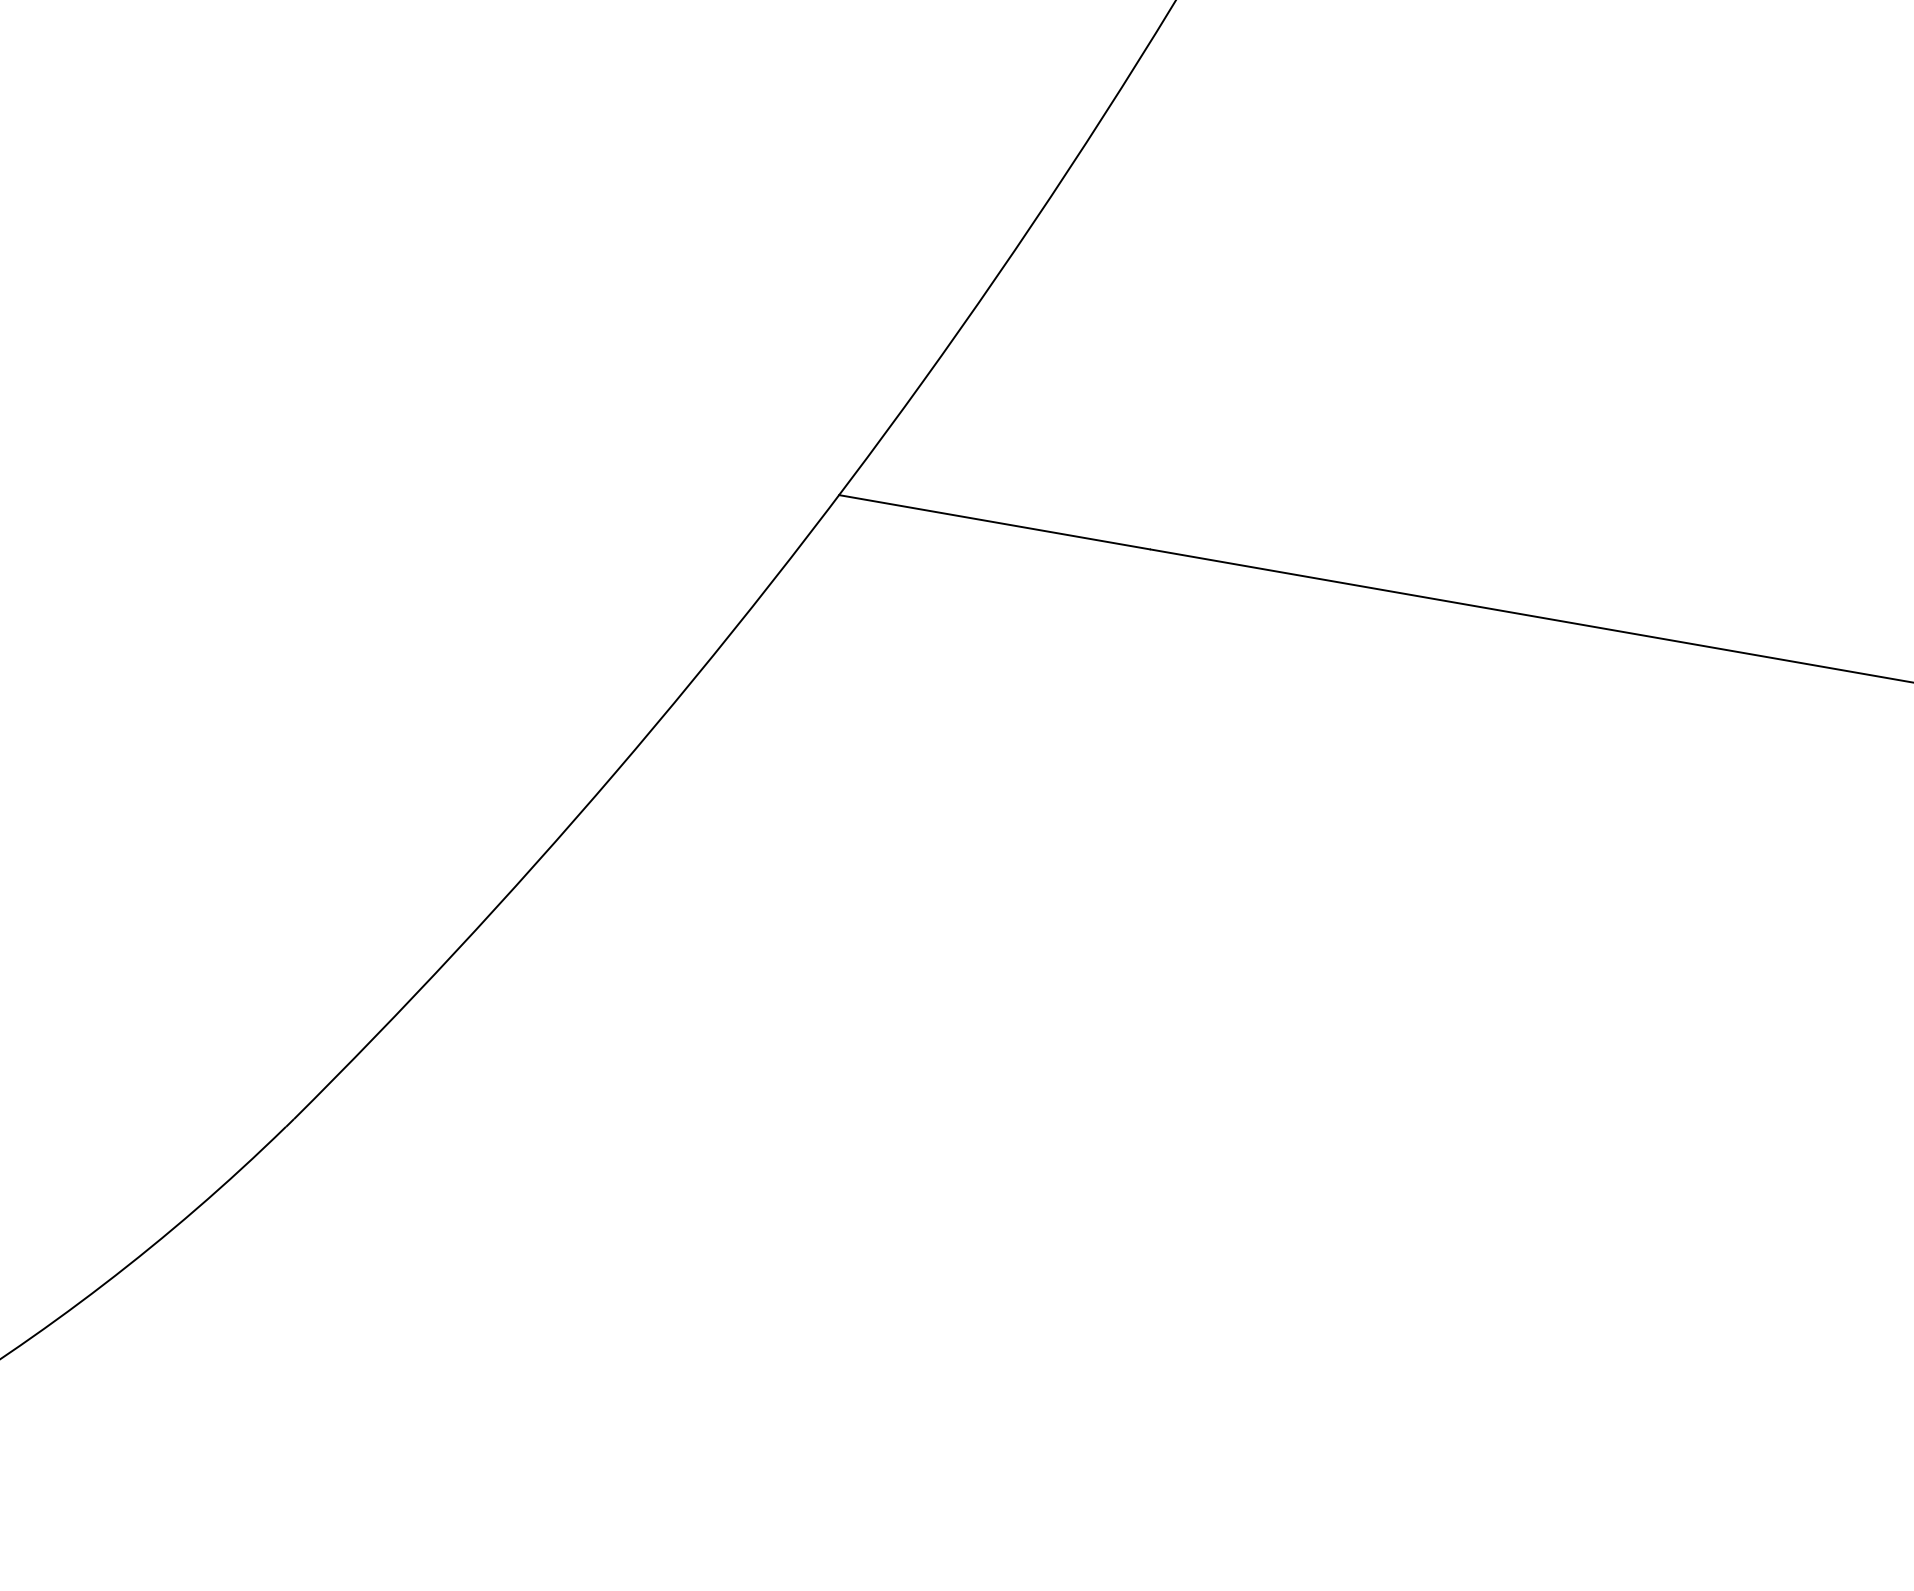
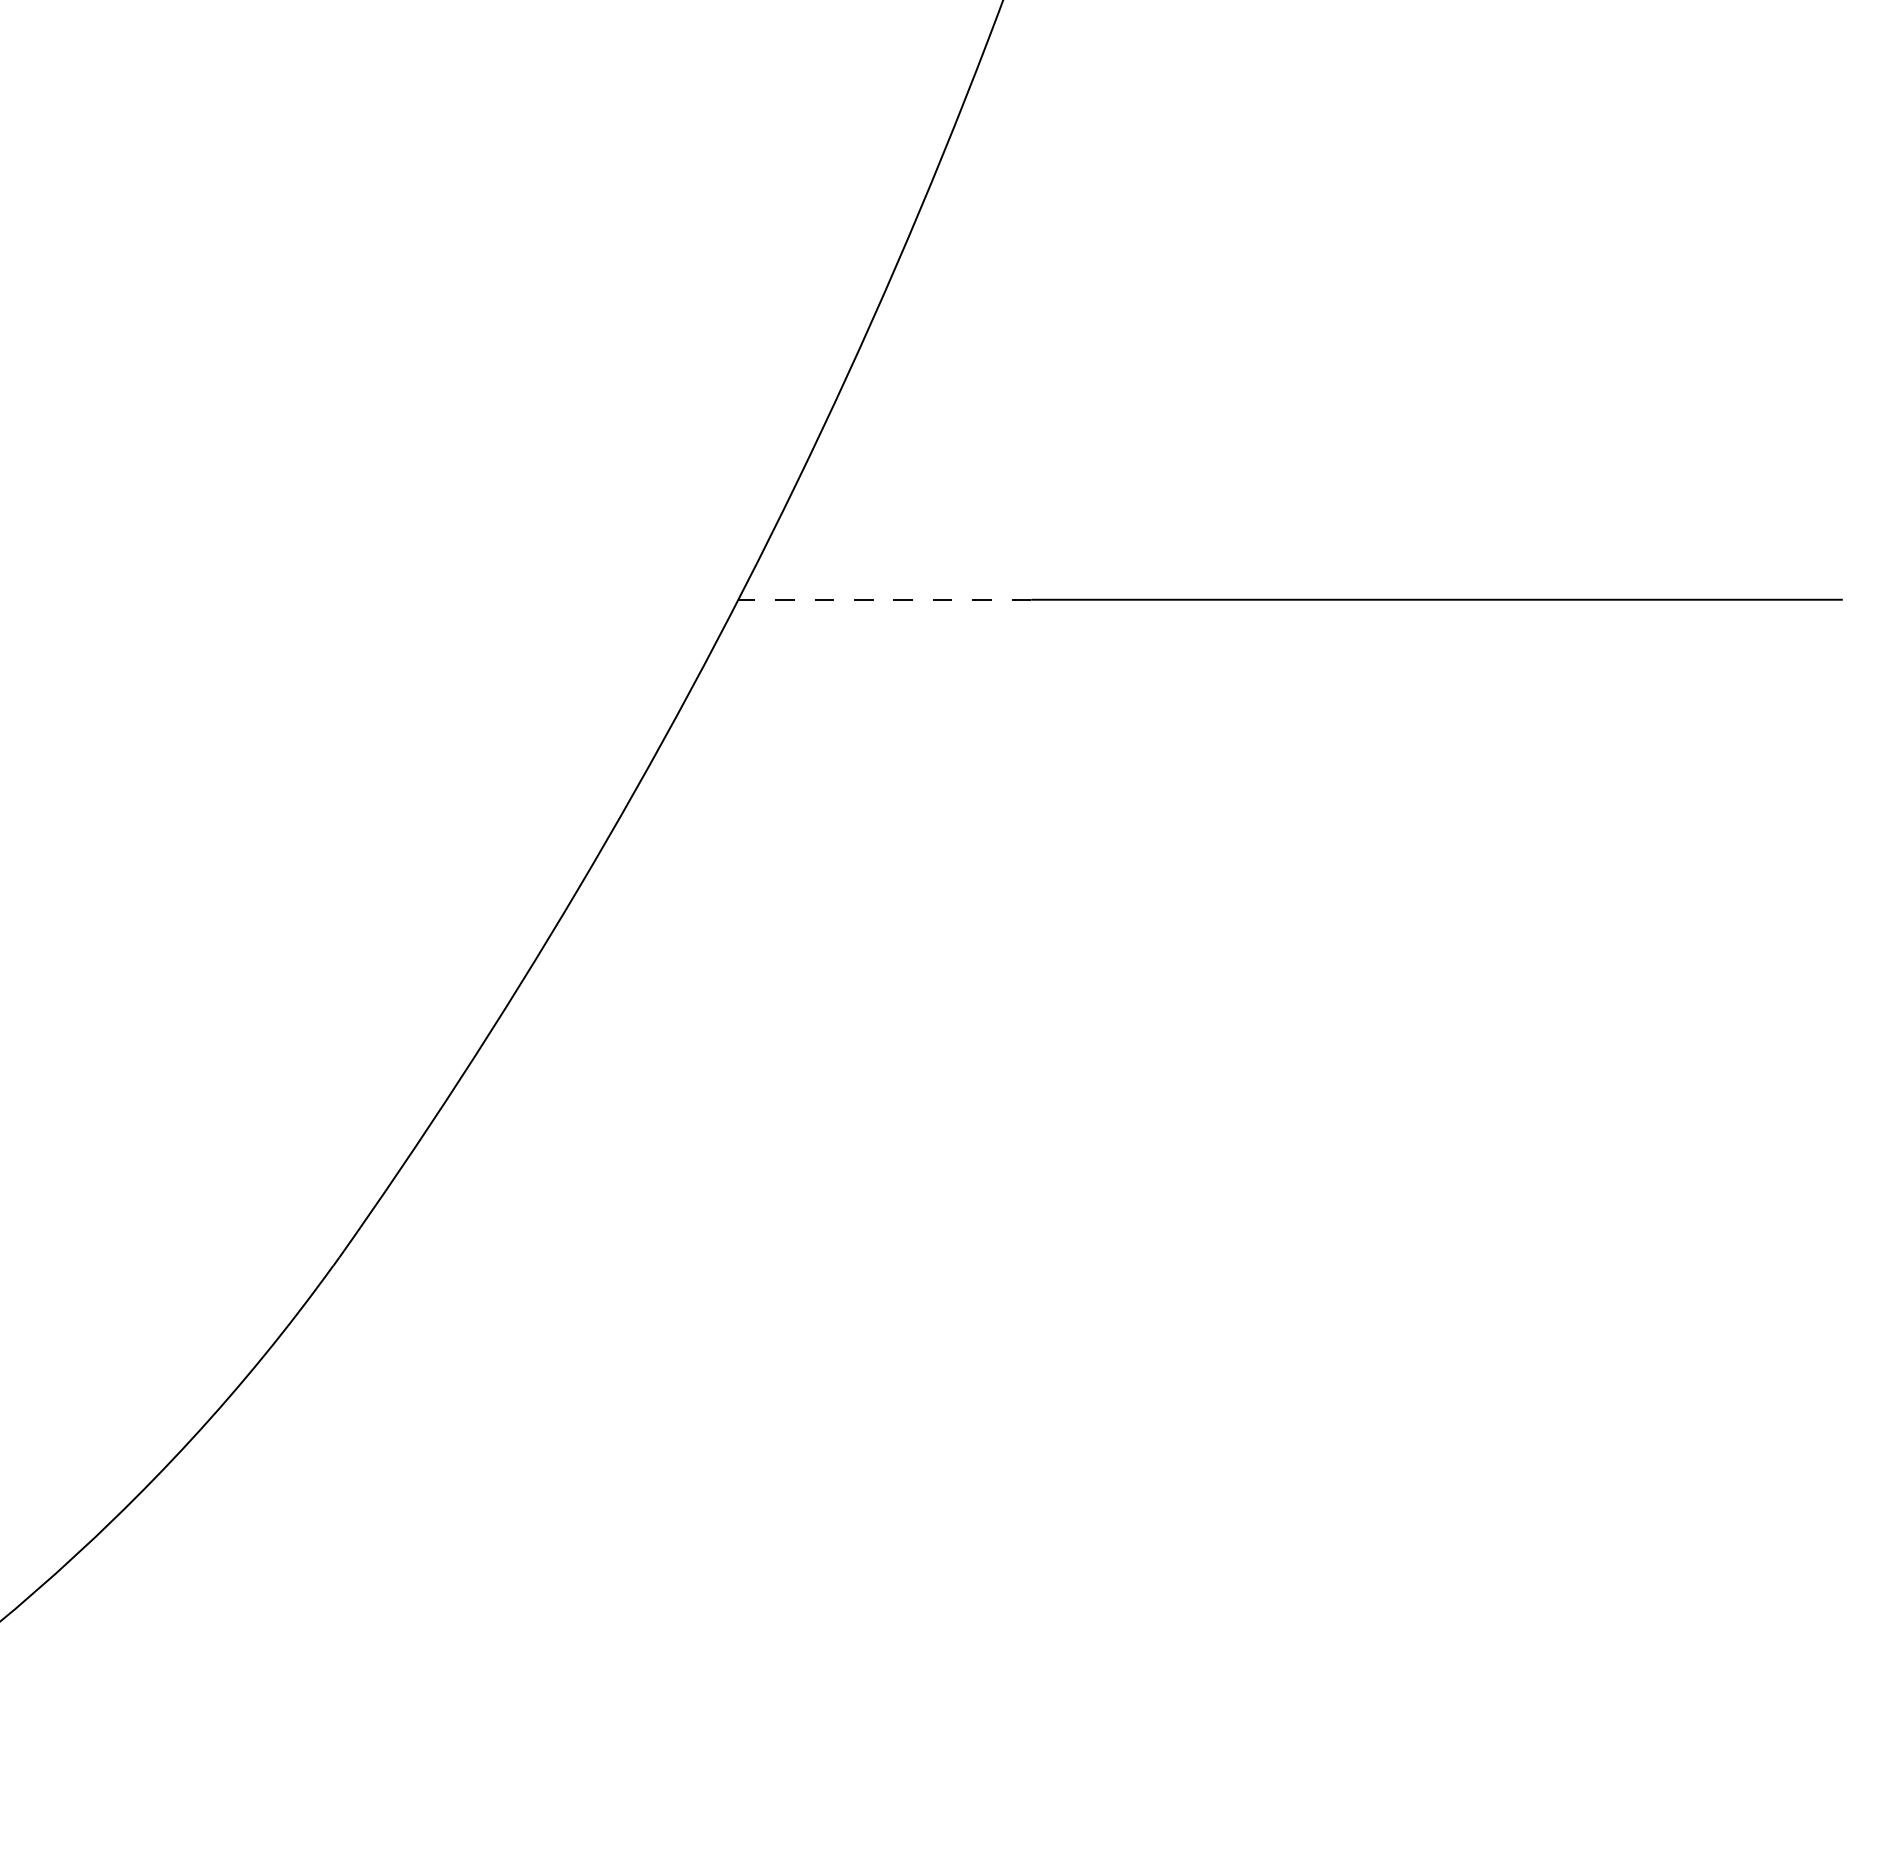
line: (994, 521) -> (884, 599), solid -> dashed

